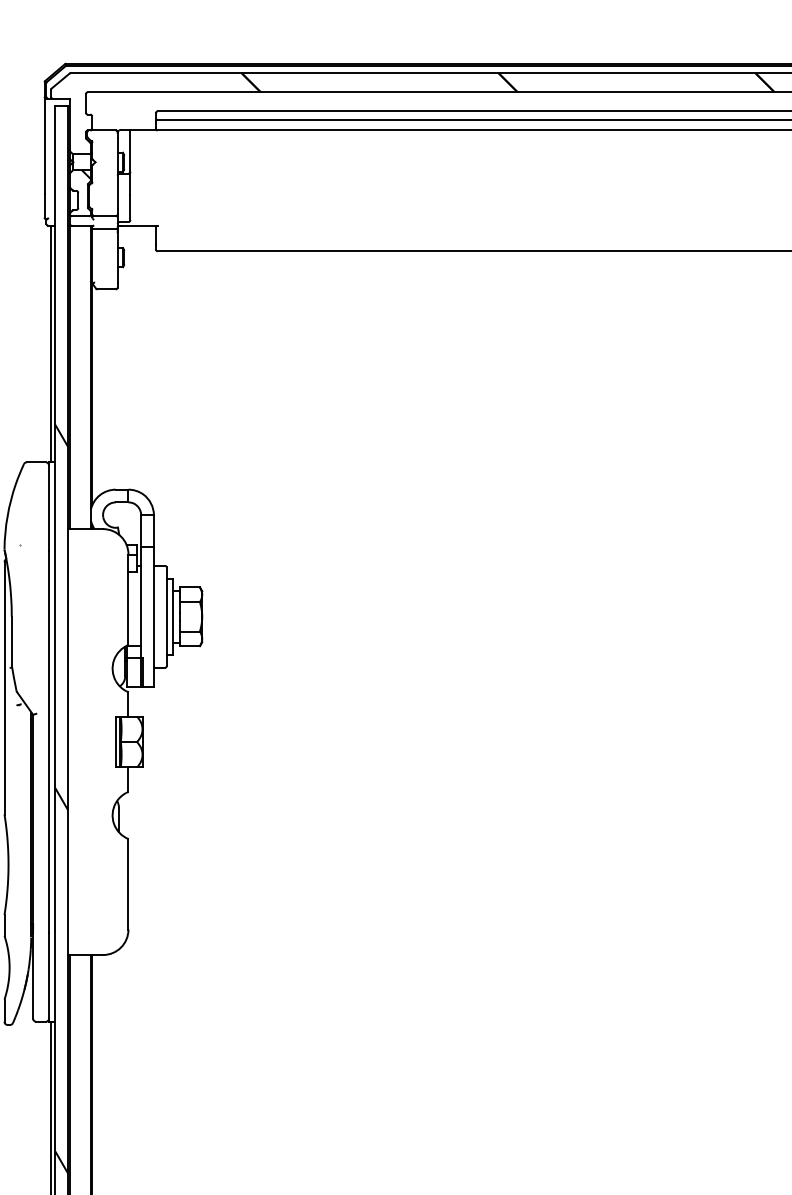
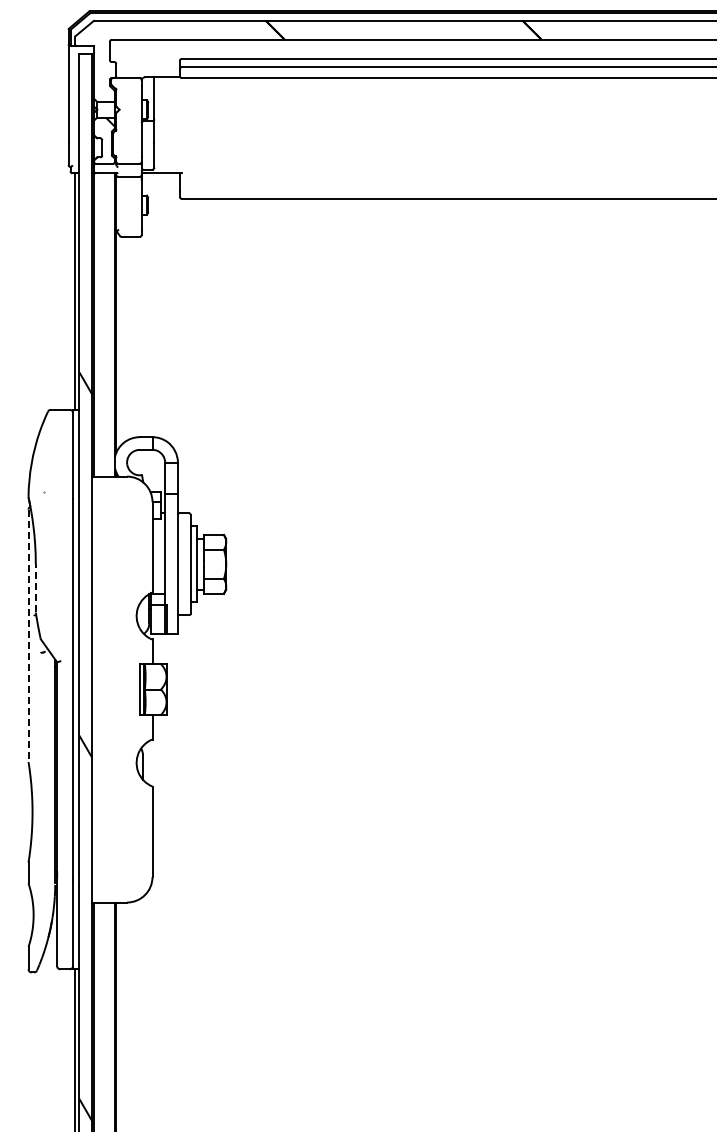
line: (11, 640) -> (35, 588), solid -> dashed
line: (4, 688) -> (28, 636), solid -> dashed

